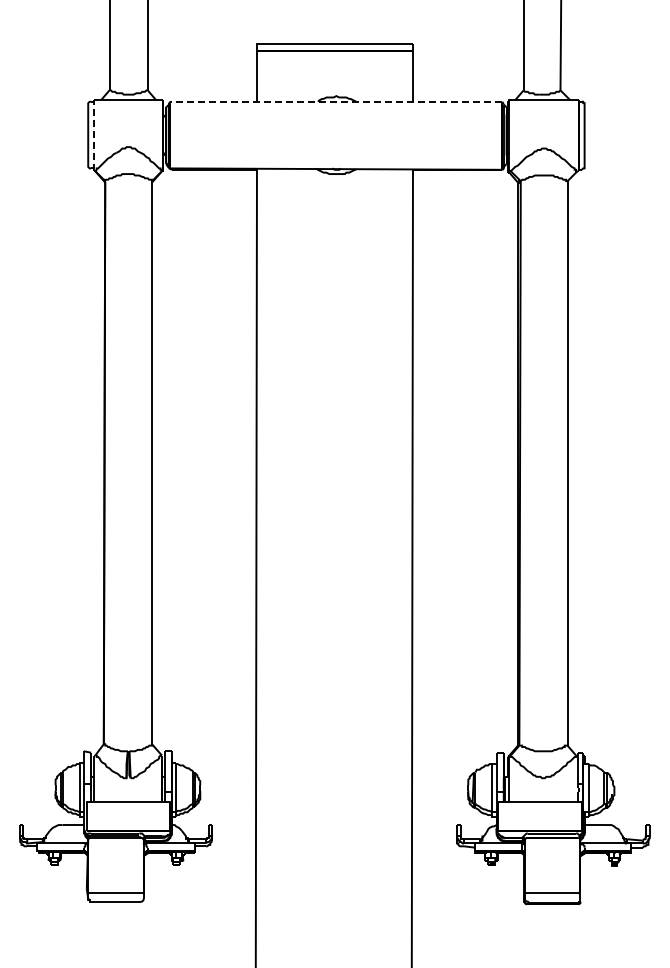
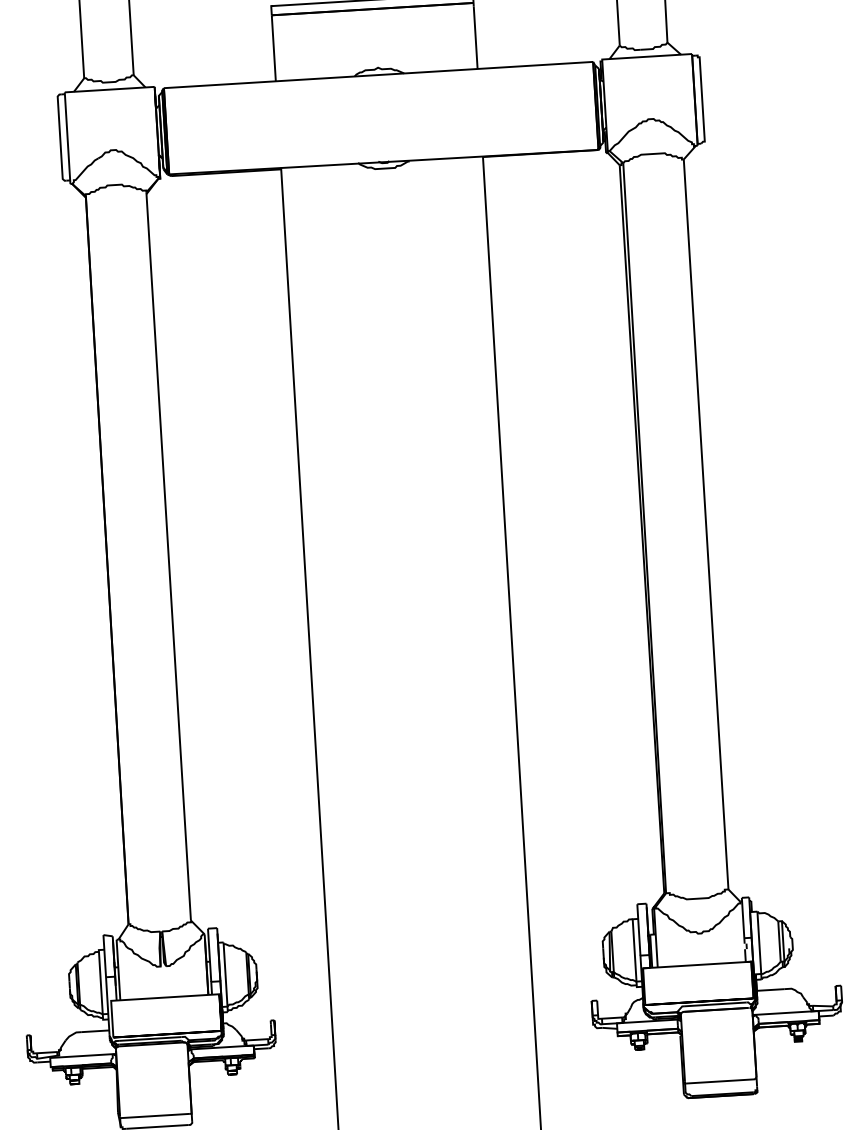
line: (336, 101) -> (378, 74), dashed -> solid
line: (93, 135) -> (67, 137), dashed -> solid

